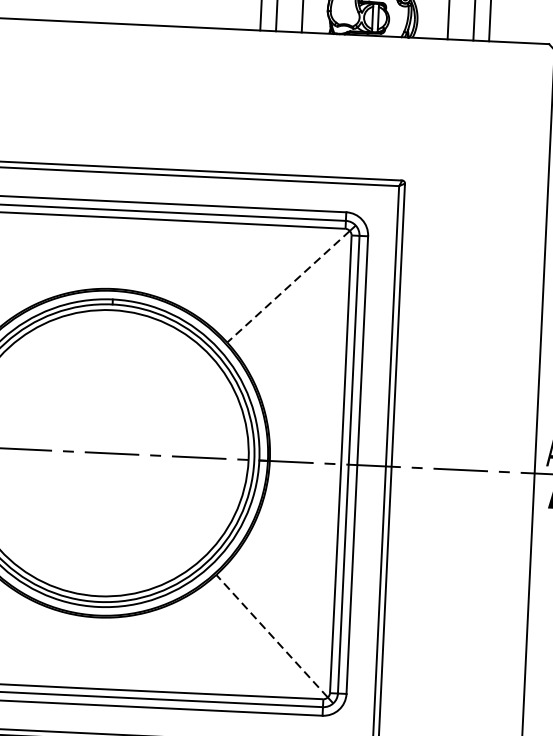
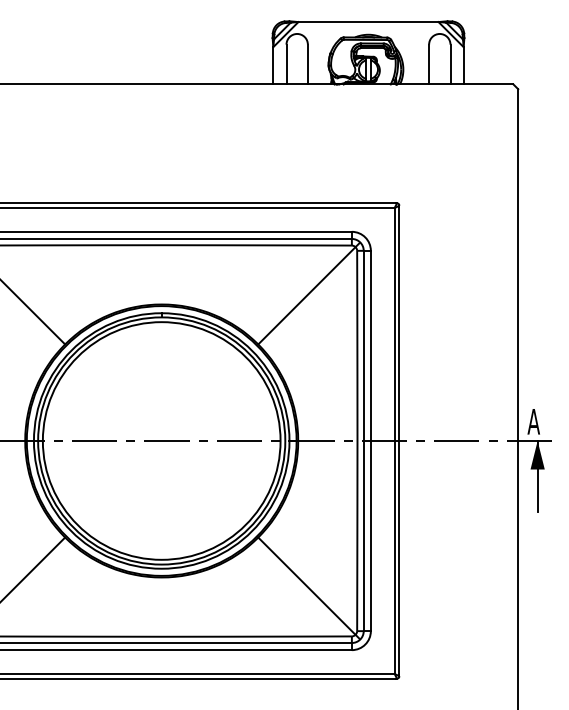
line: (288, 286) -> (306, 295), dashed -> solid
line: (271, 636) -> (306, 586), dashed -> solid

